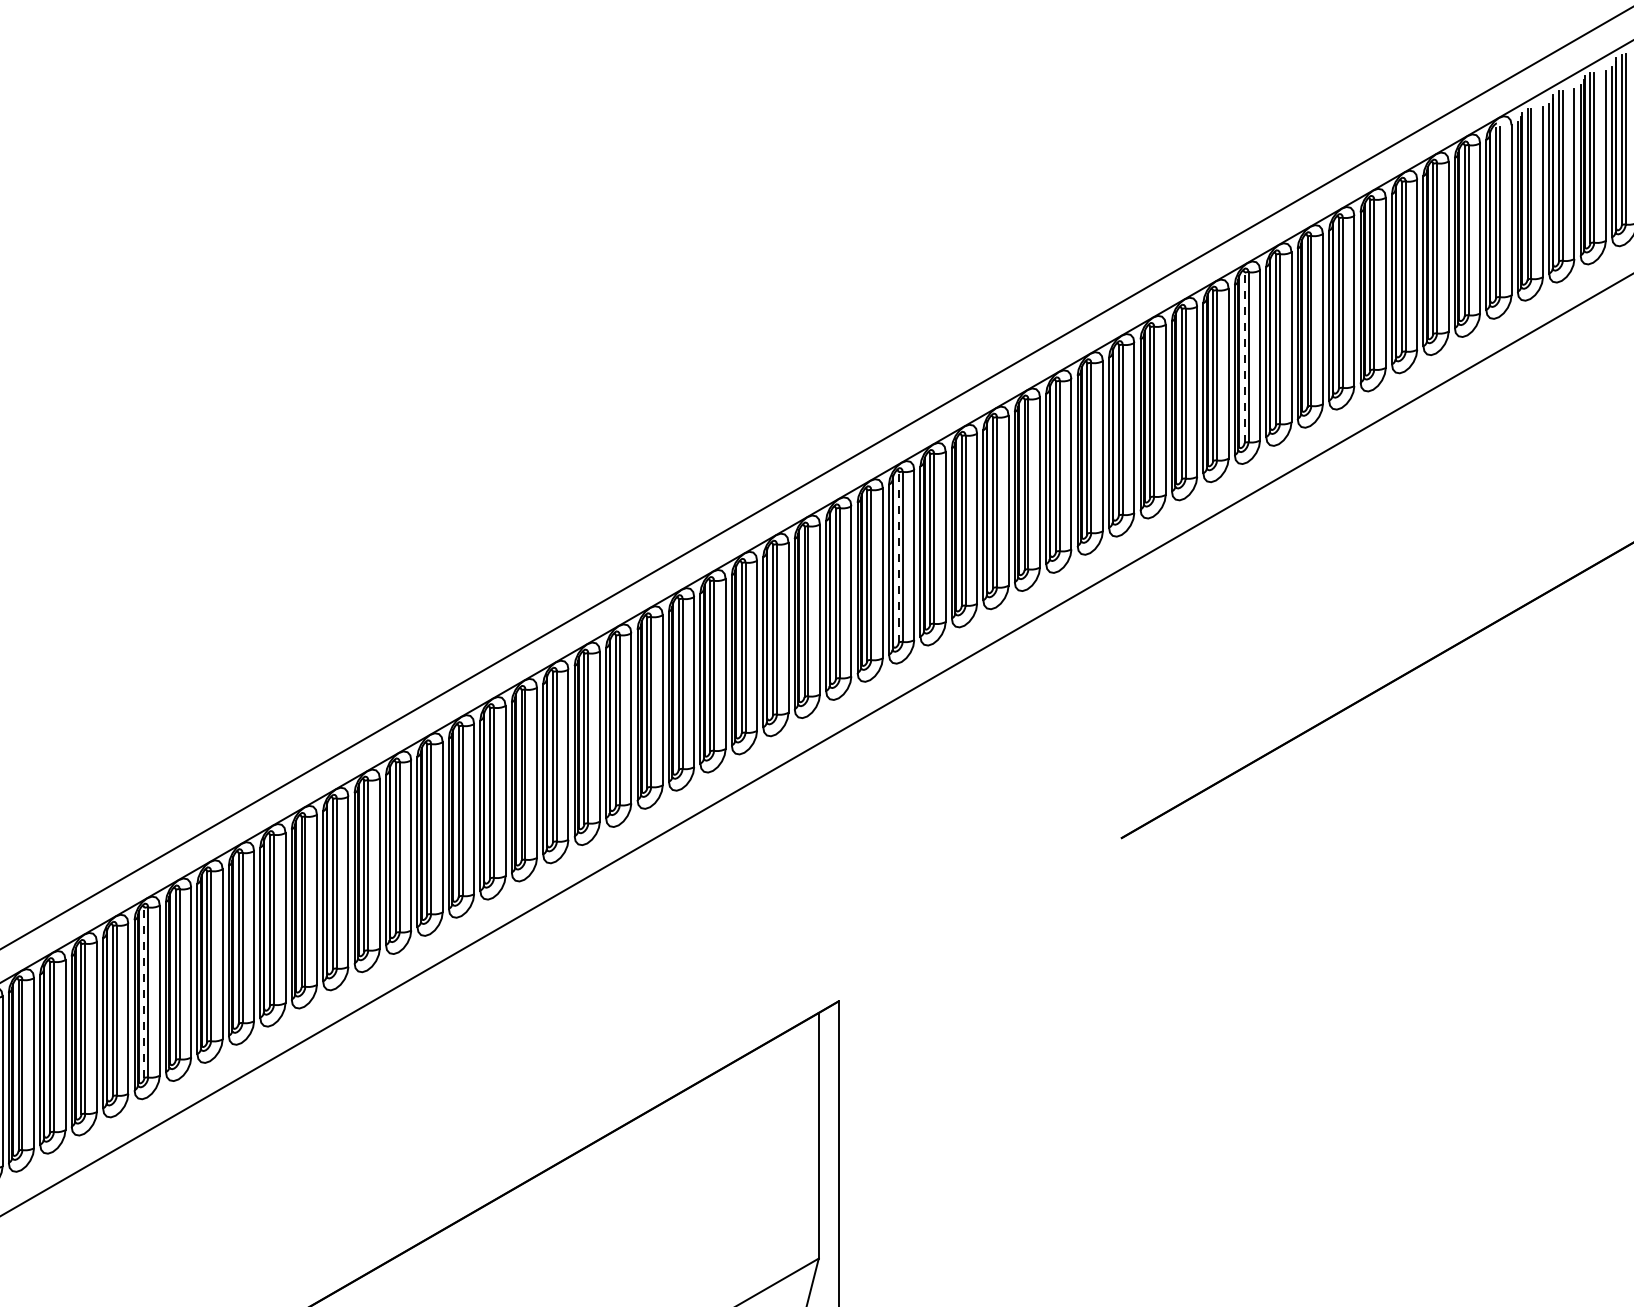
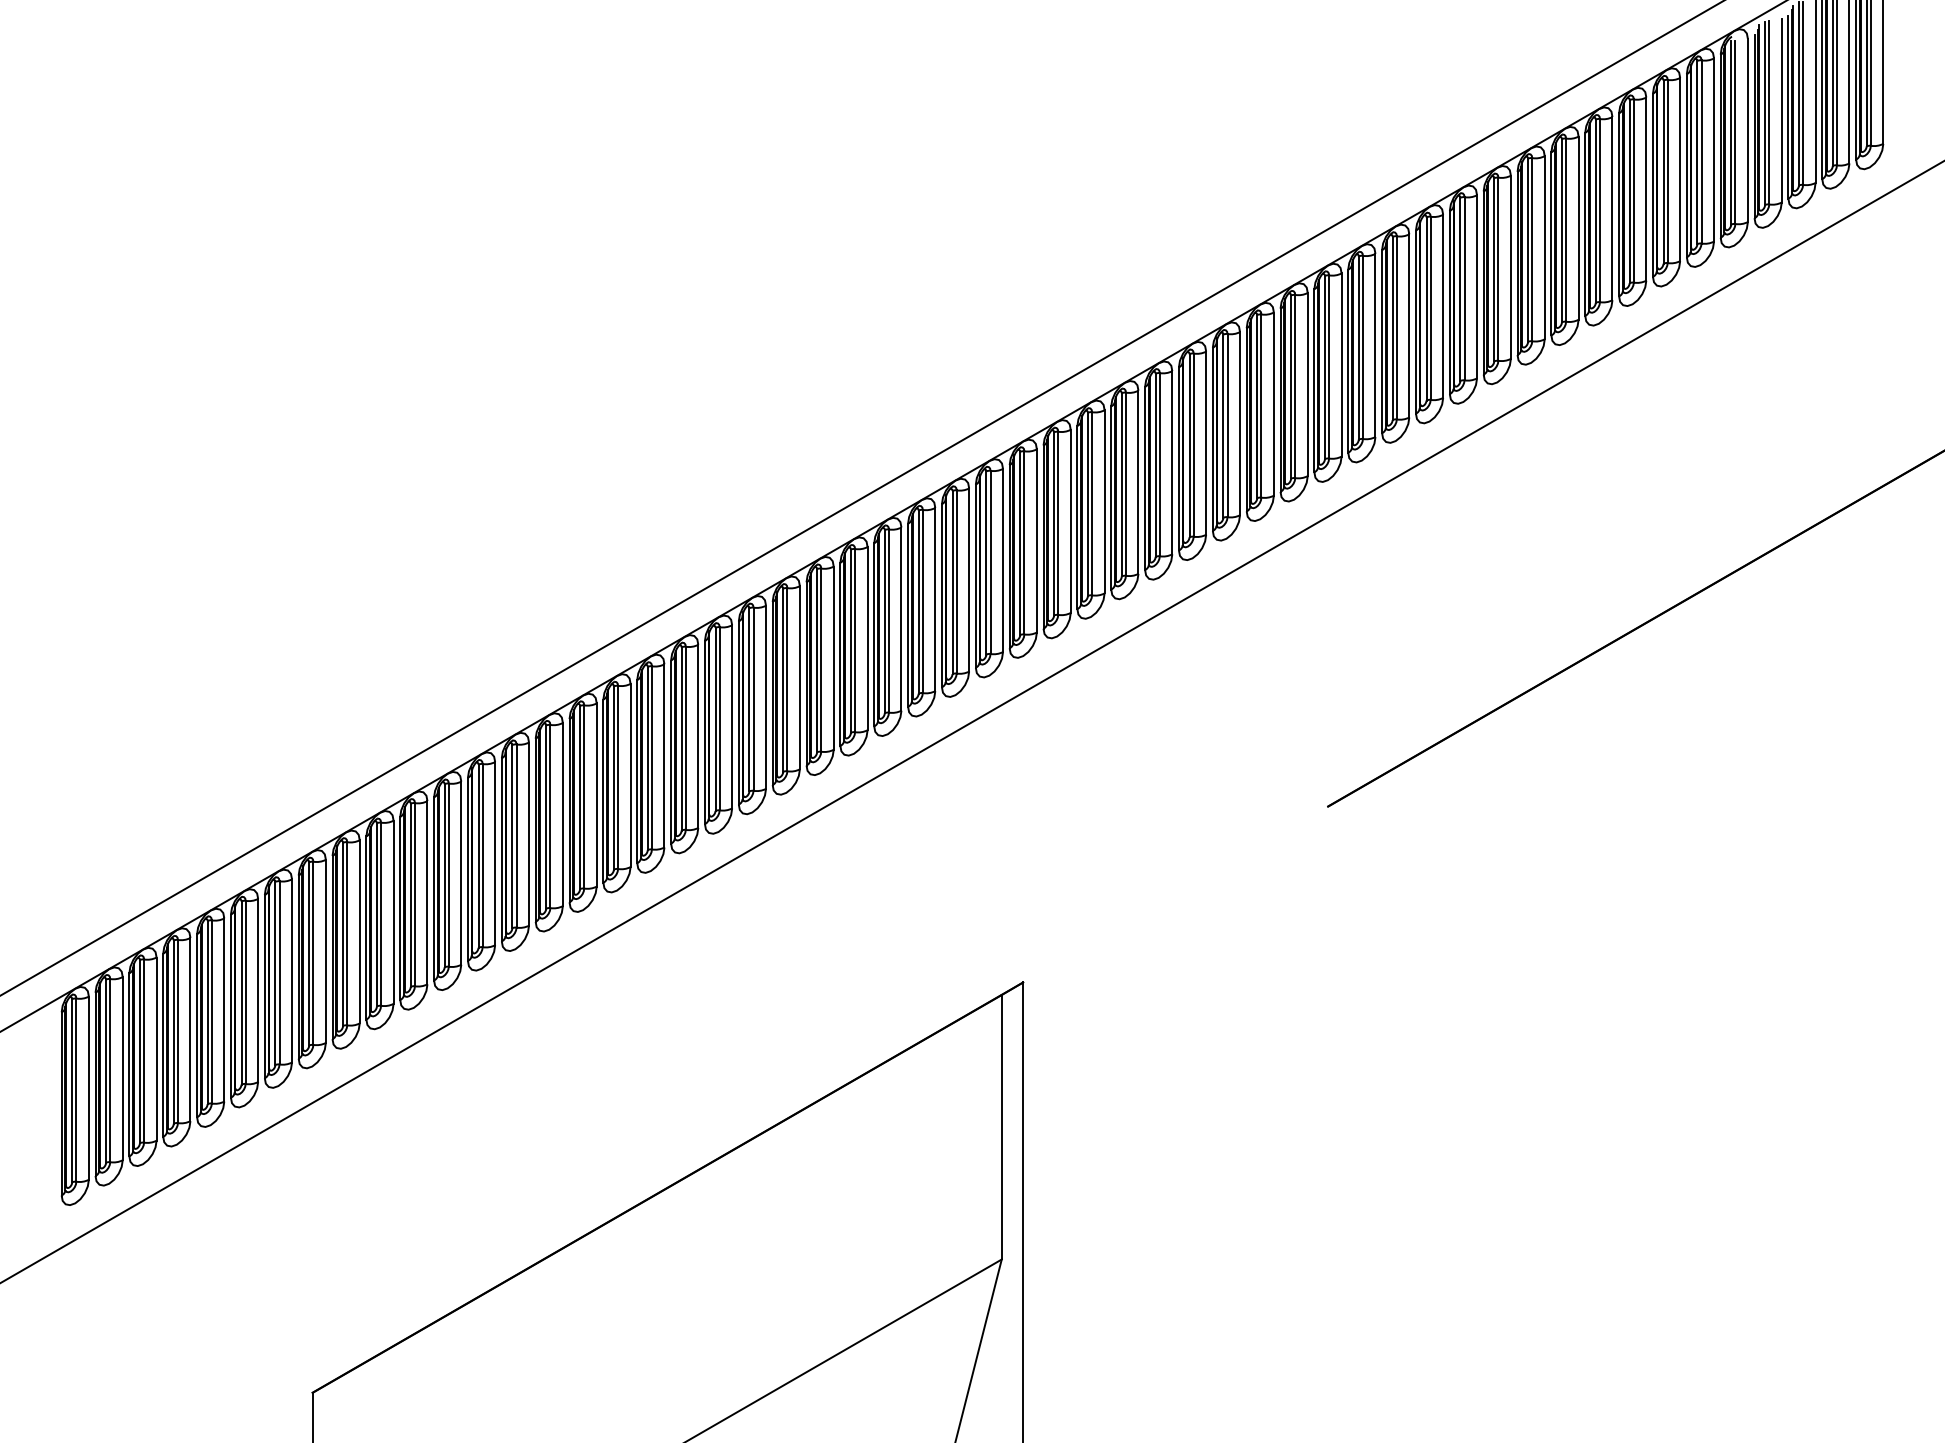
line: (1244, 357) -> (1460, 289), dashed -> solid
line: (898, 557) -> (1087, 504), dashed -> solid
line: (144, 993) -> (275, 973), dashed -> solid

